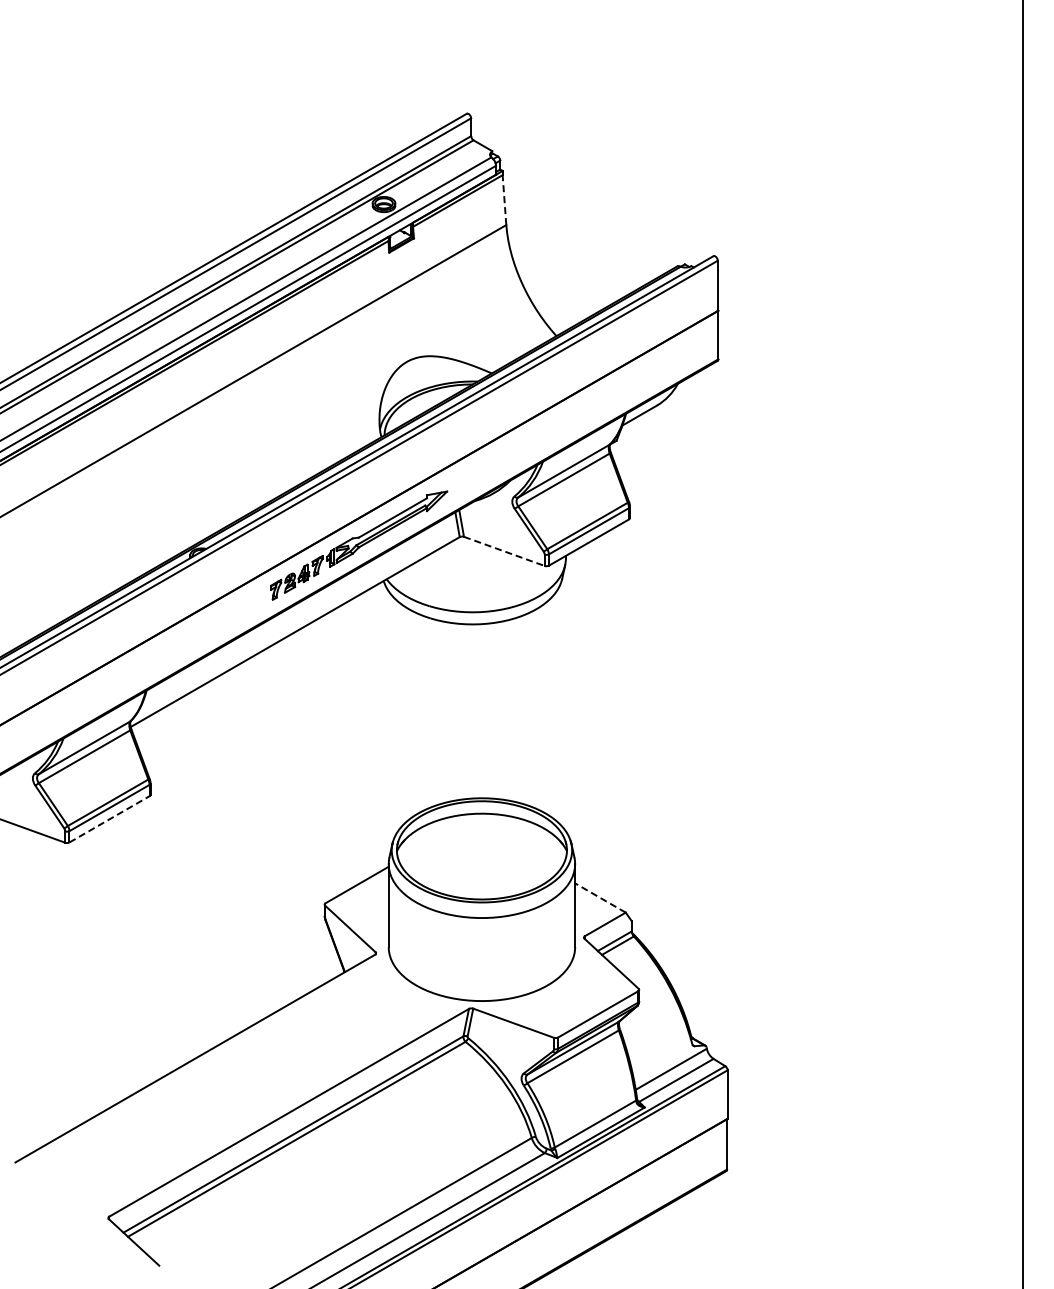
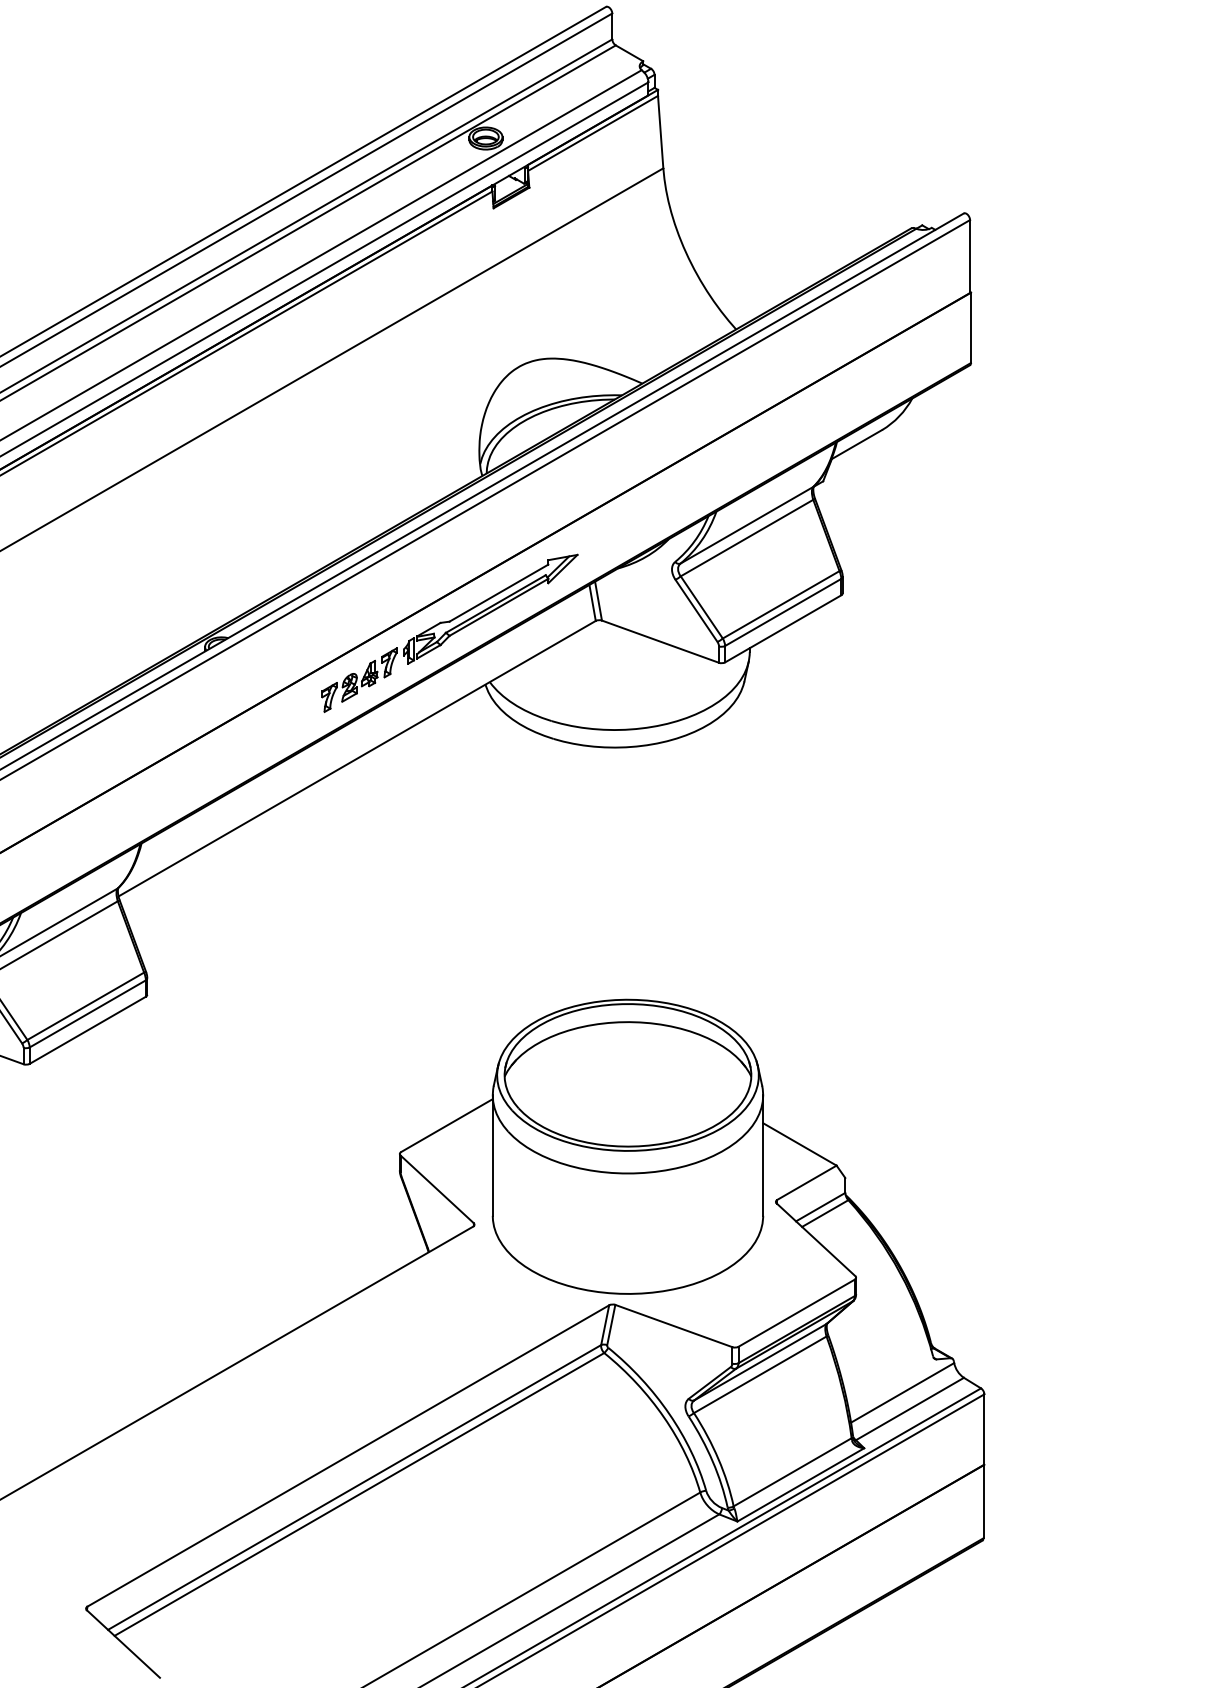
line: (504, 199) -> (660, 131), dashed -> solid
line: (504, 551) -> (660, 641), dashed -> solid
line: (109, 819) -> (87, 1030), dashed -> solid
line: (600, 897) -> (799, 1143), dashed -> solid

